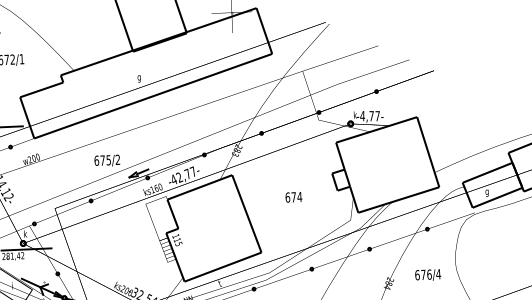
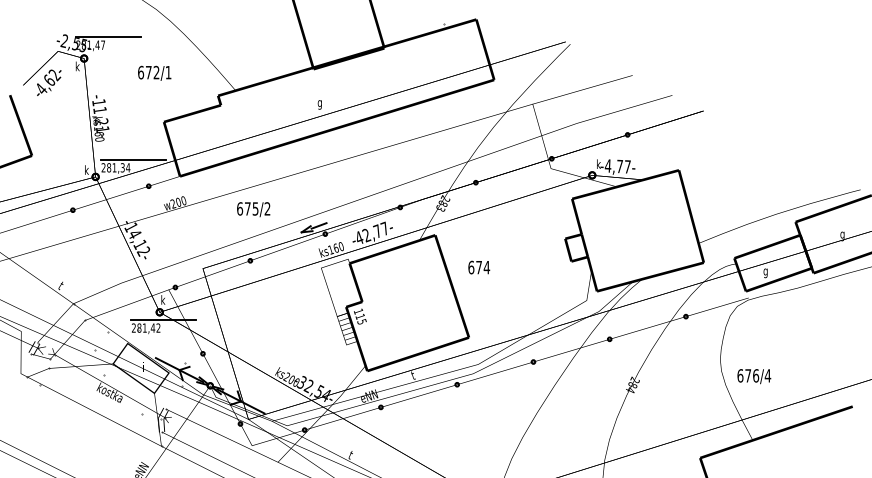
text: (107, 160) -> (253, 209), moved
text: (294, 197) -> (479, 267), moved
text: (428, 275) -> (754, 376), moved

